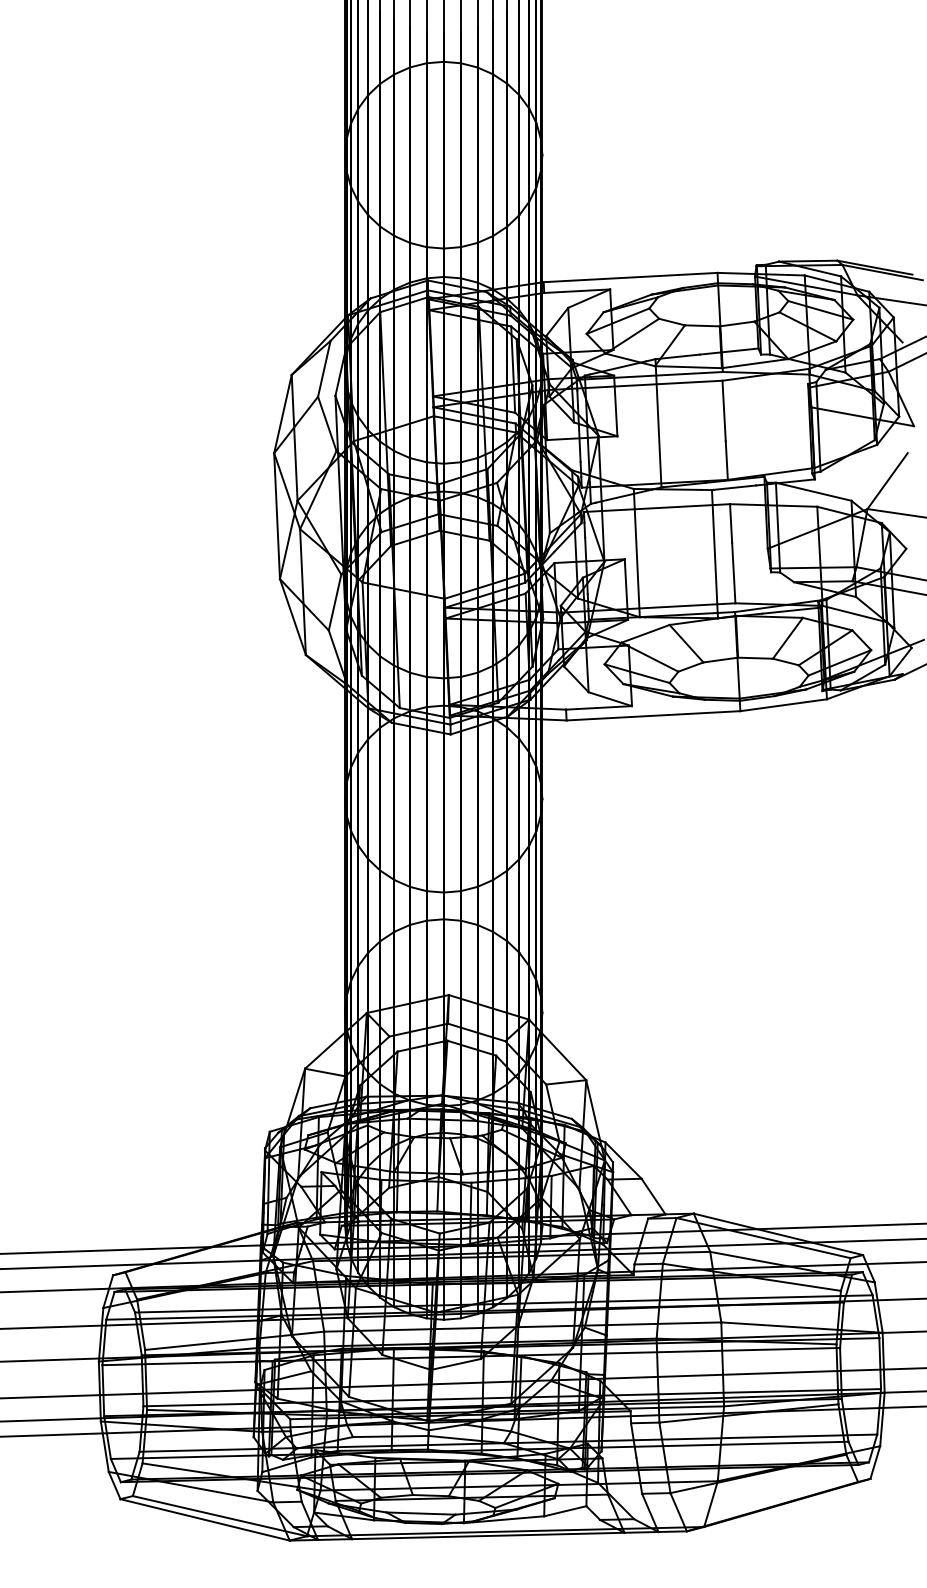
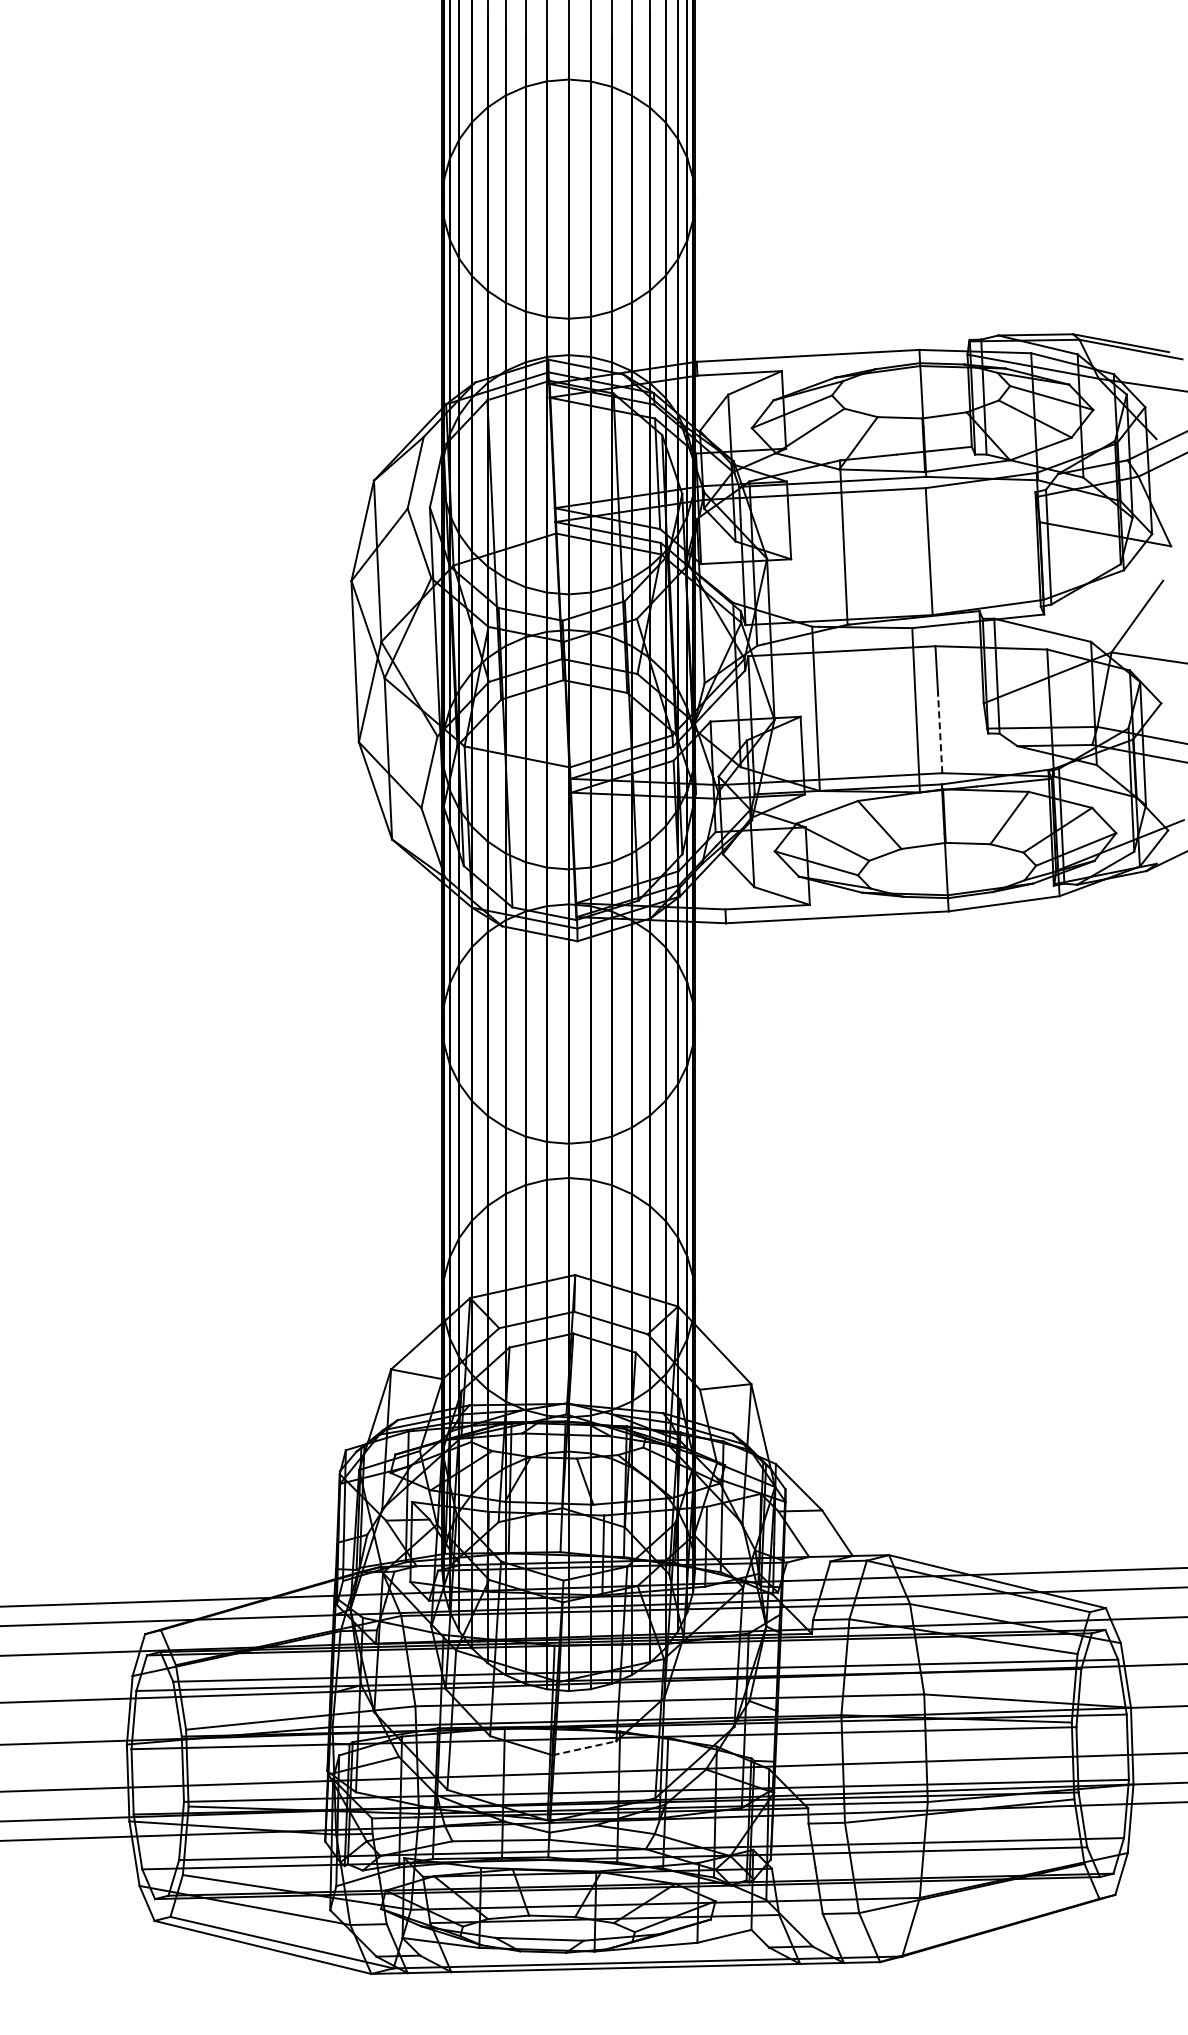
line: (733, 573) -> (940, 734), solid -> dashed
line: (456, 1364) -> (584, 1748), solid -> dashed

